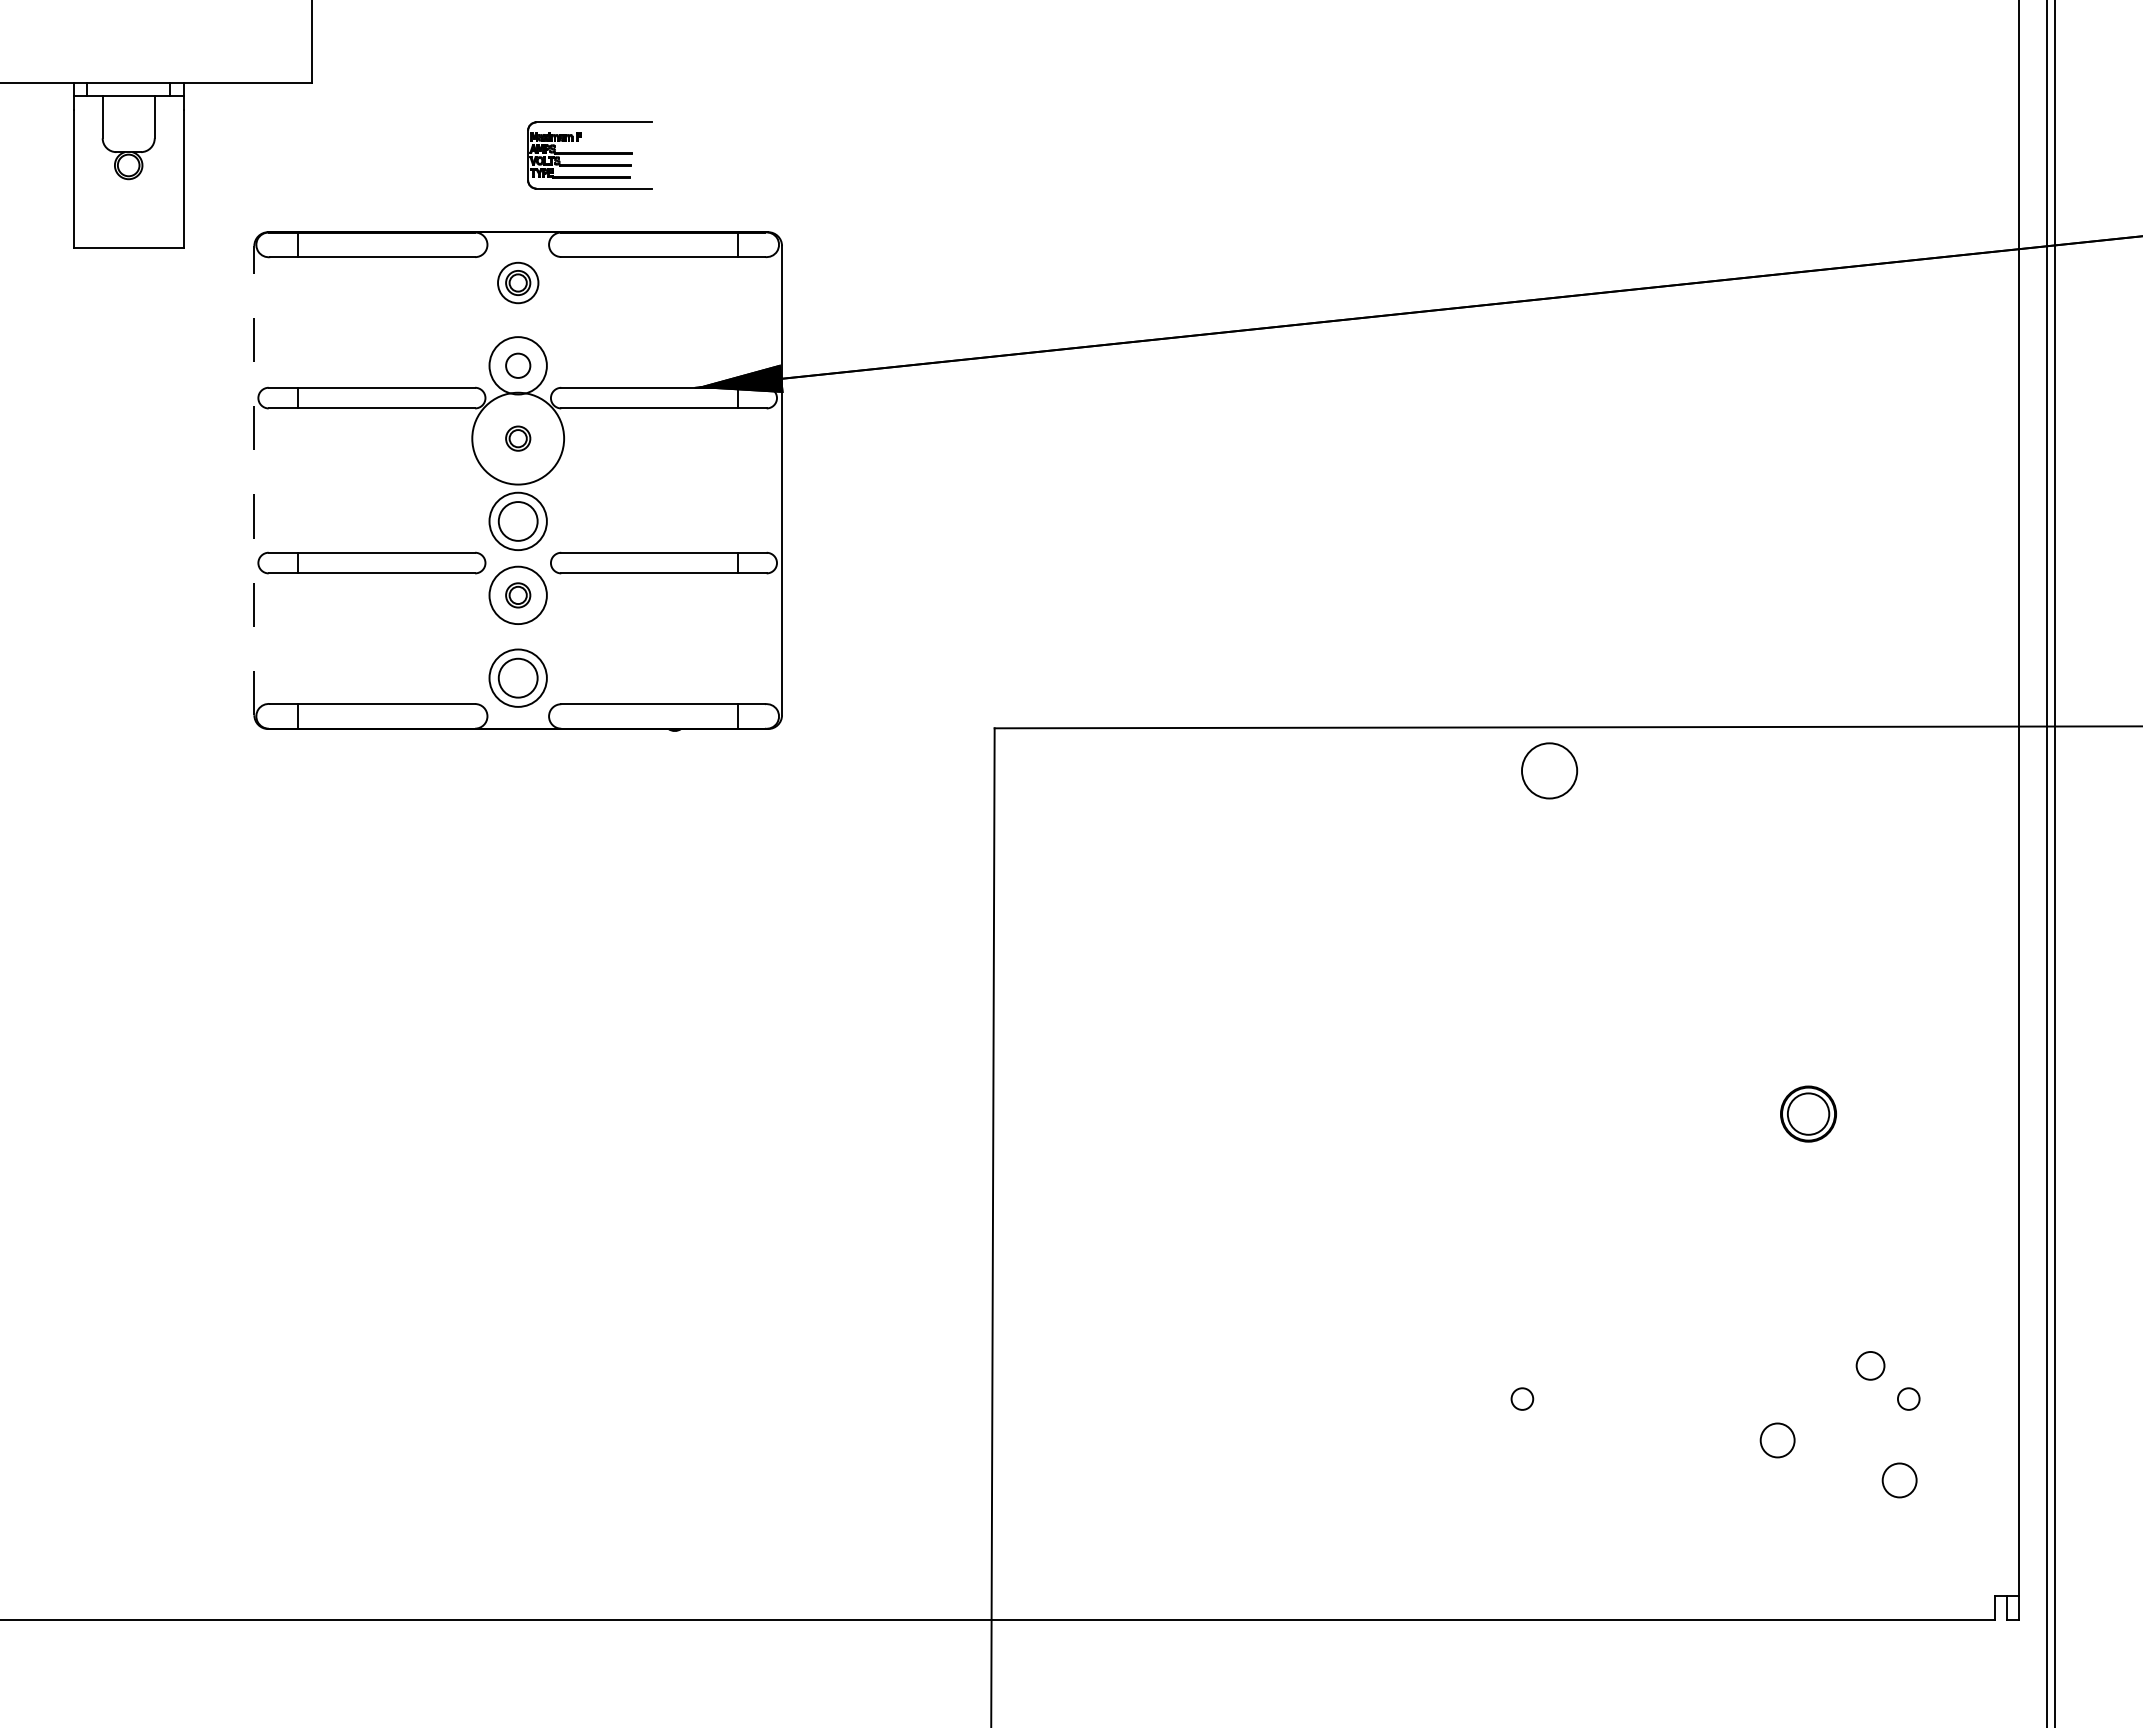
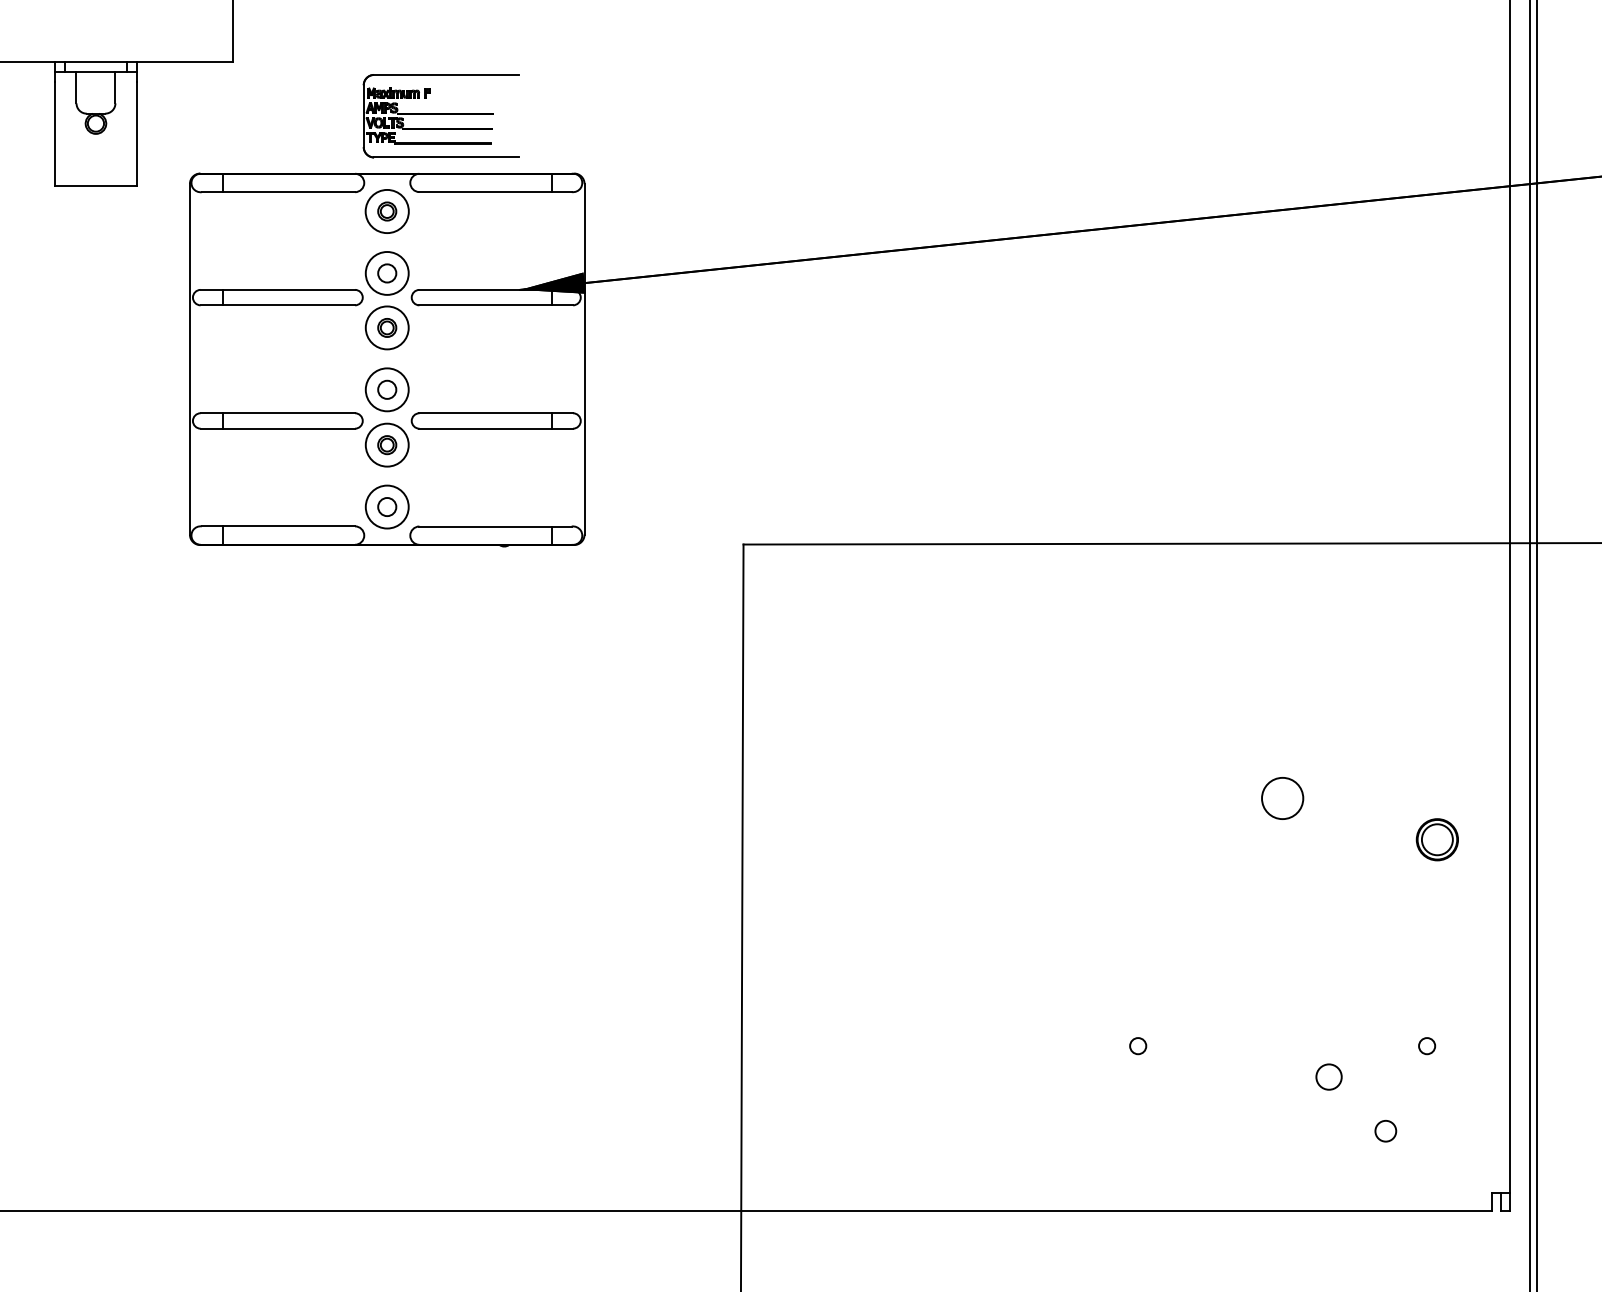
part: (589, 155) -> (440, 116), size x1.67
circle: (518, 282) -> (387, 211), size x1.43
circle: (517, 438) -> (386, 327), size x0.62
line: (254, 480) -> (190, 359), dashed -> solid
circle: (518, 521) -> (387, 389), size x0.62
circle: (518, 678) -> (387, 507), size x0.62
circle: (1549, 770) -> (1282, 798), moved
part: (1808, 1113) -> (1437, 839), moved
circle: (1870, 1365) -> (1385, 1130), moved
circle: (1899, 1480) -> (1420, 1107), removed

